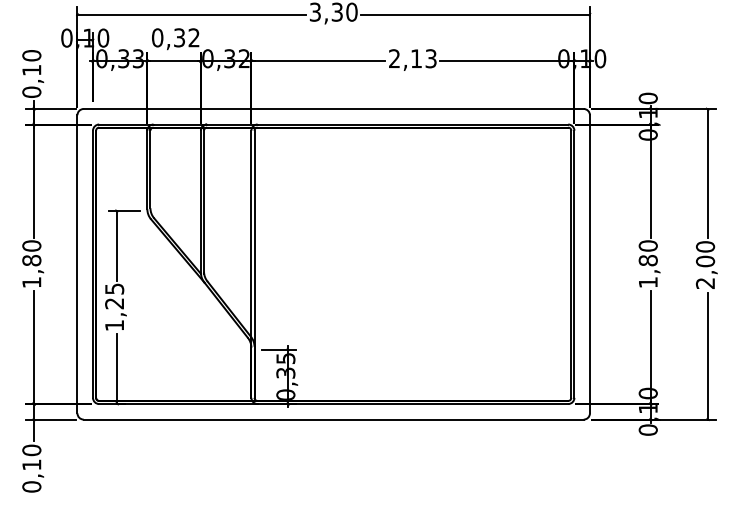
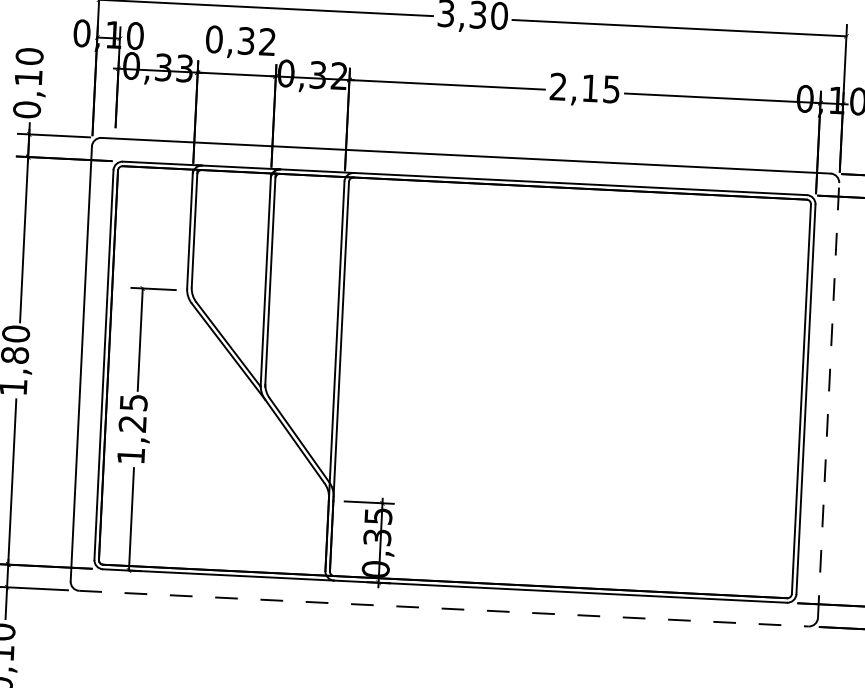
text: (431, 58) -> (612, 89), 2,13 -> 2,15
line: (589, 263) -> (827, 399), solid -> dashed
line: (334, 419) -> (445, 608), solid -> dashed

